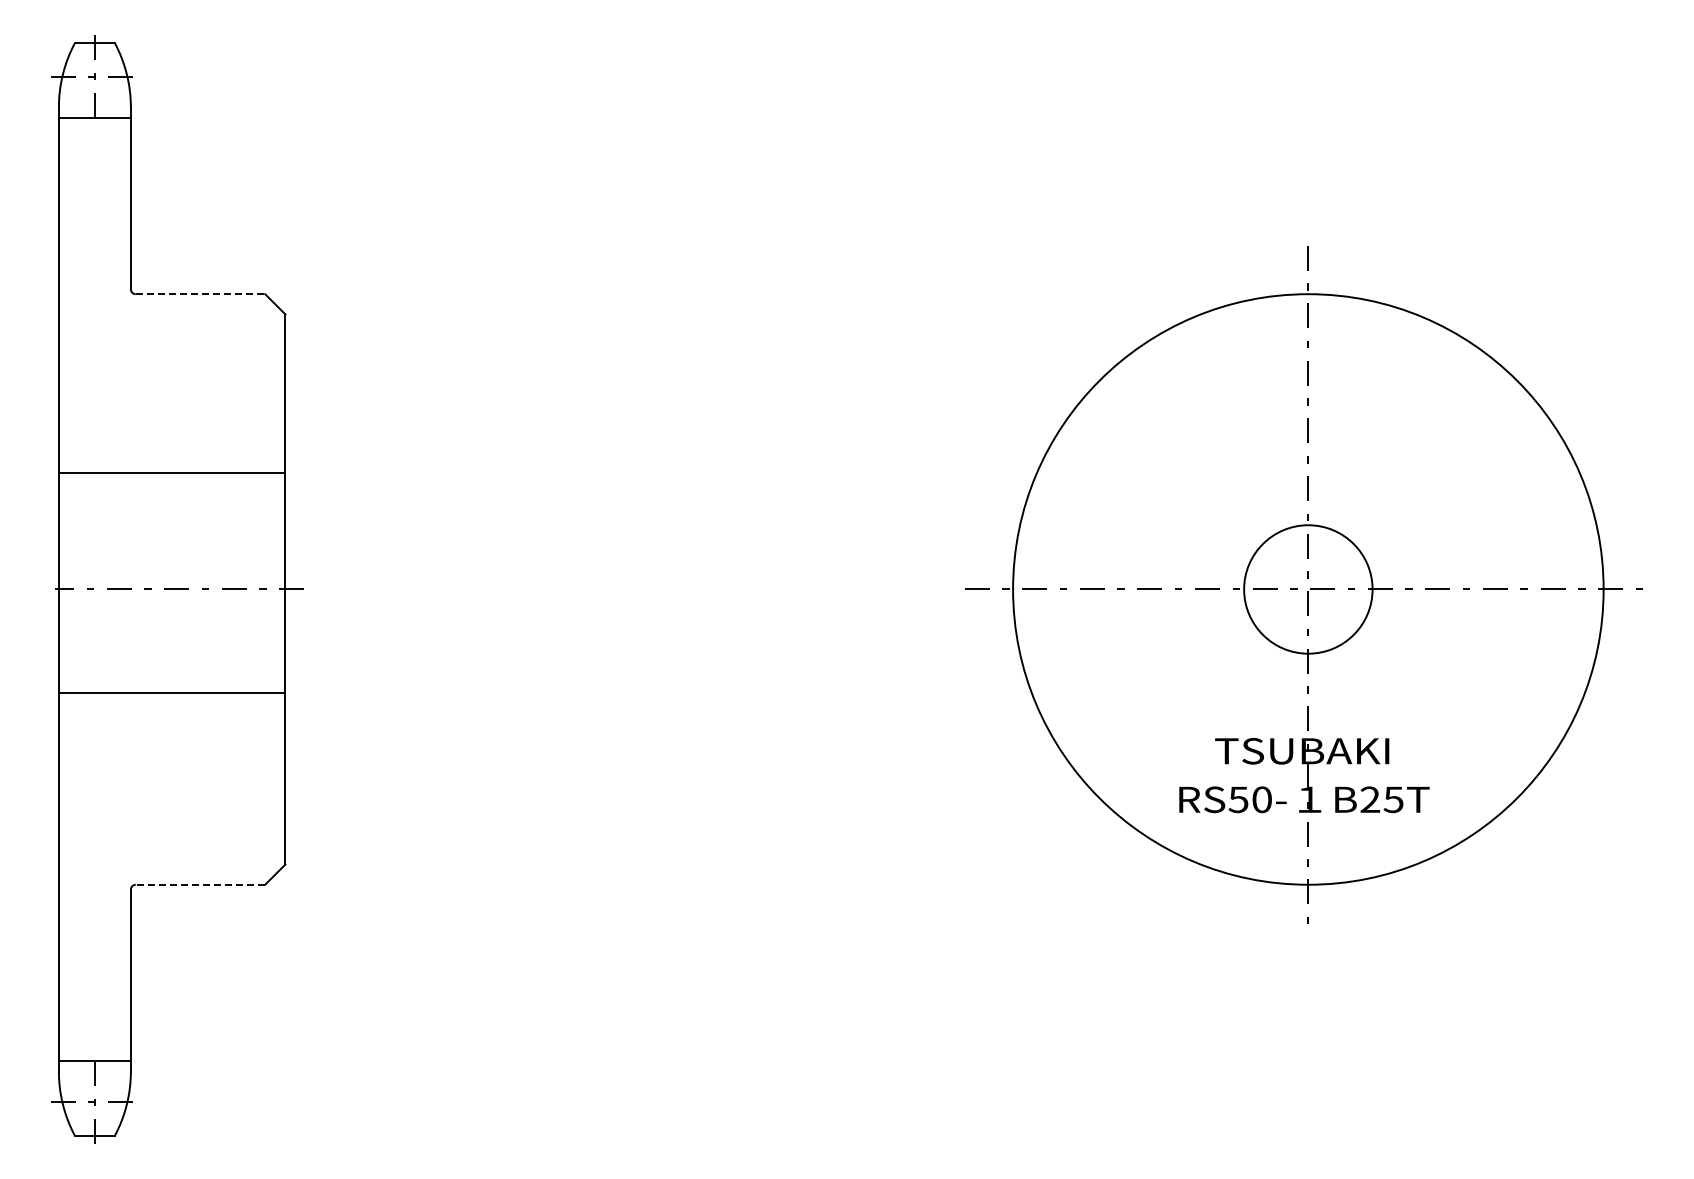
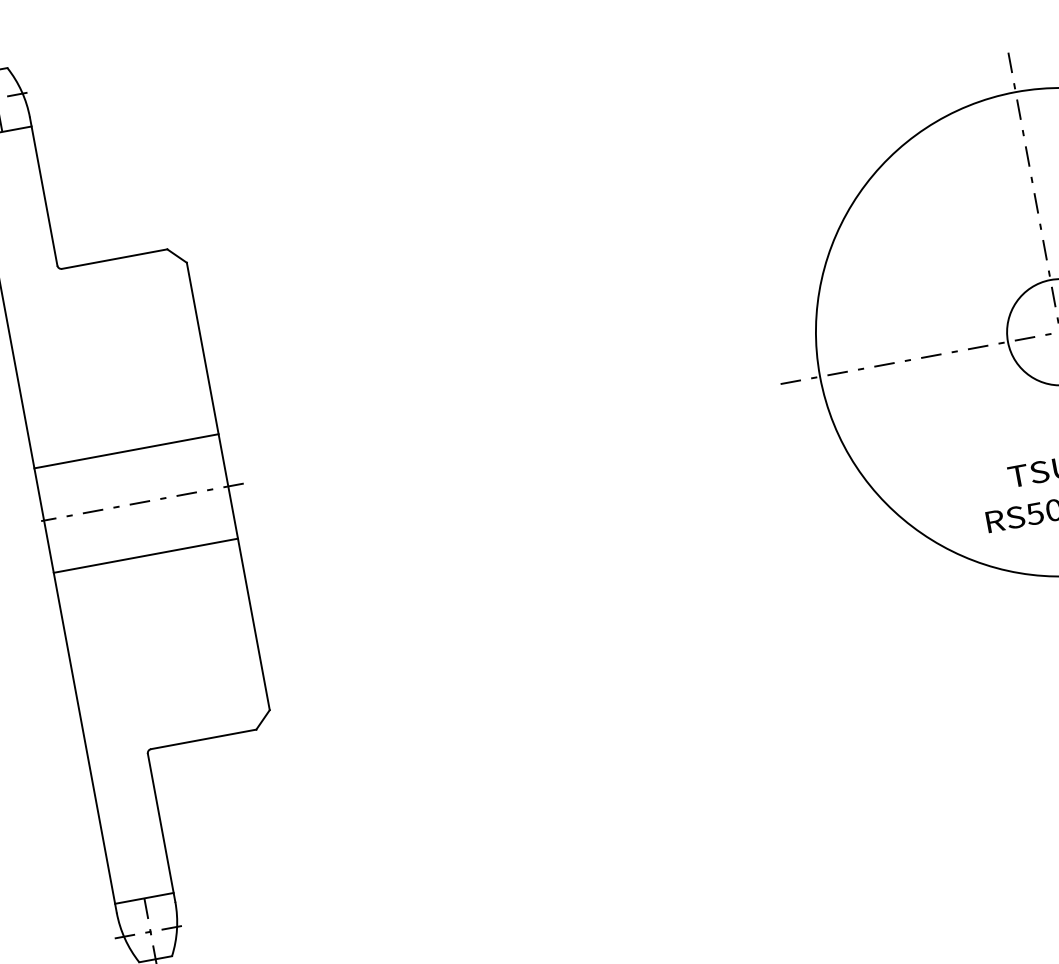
line: (200, 294) -> (114, 259), dashed -> solid
line: (171, 473) -> (126, 451), moved
line: (171, 692) -> (145, 555), moved
line: (200, 884) -> (203, 739), dashed -> solid

